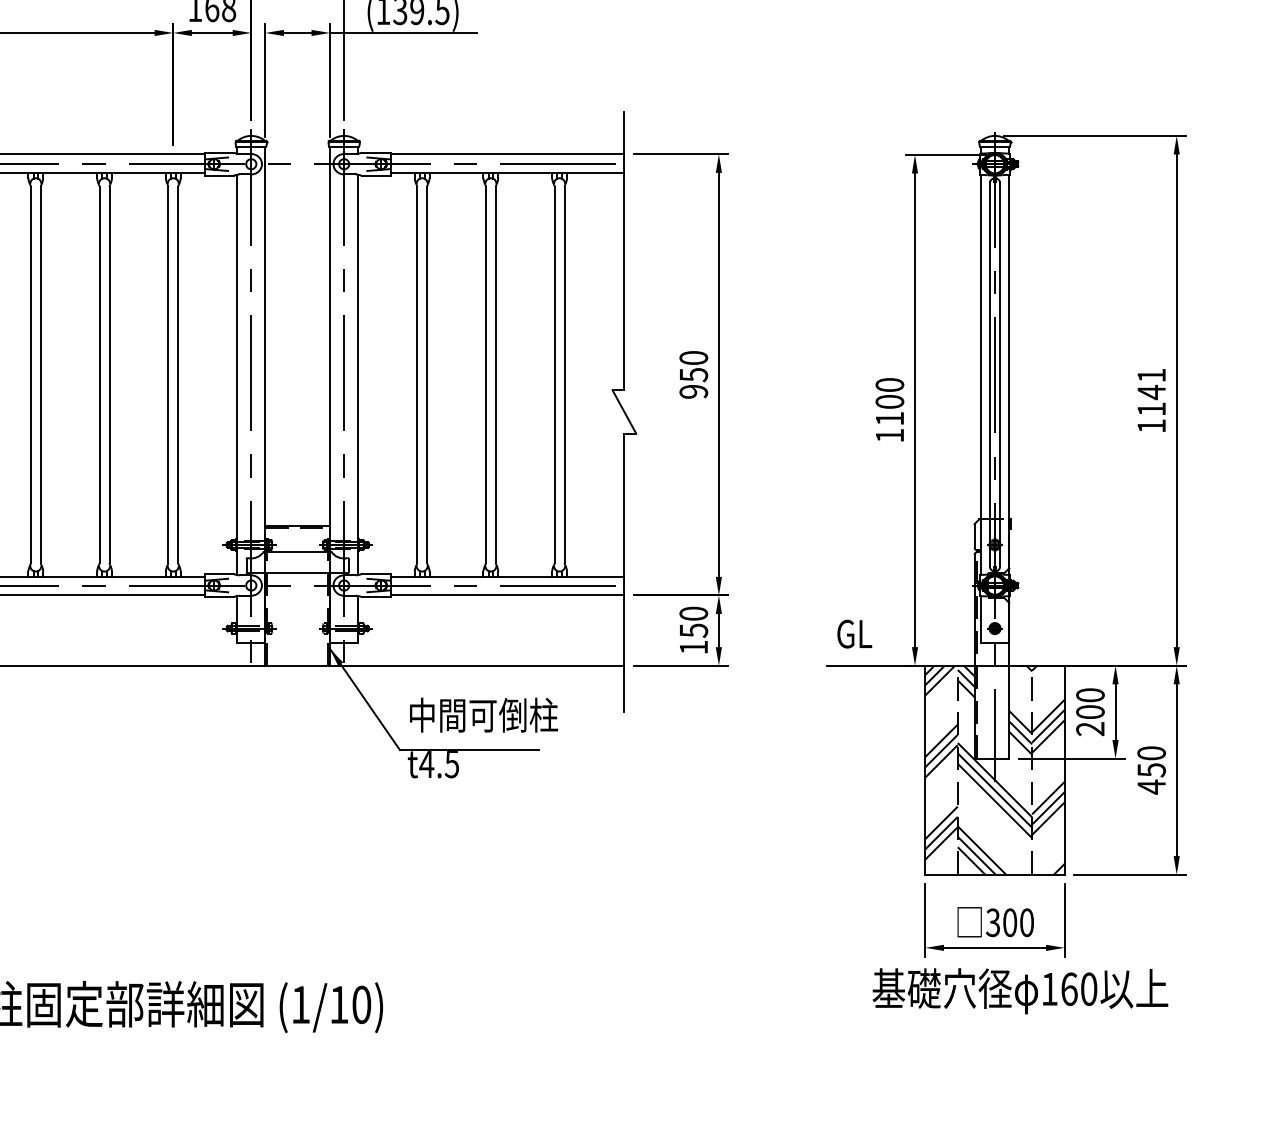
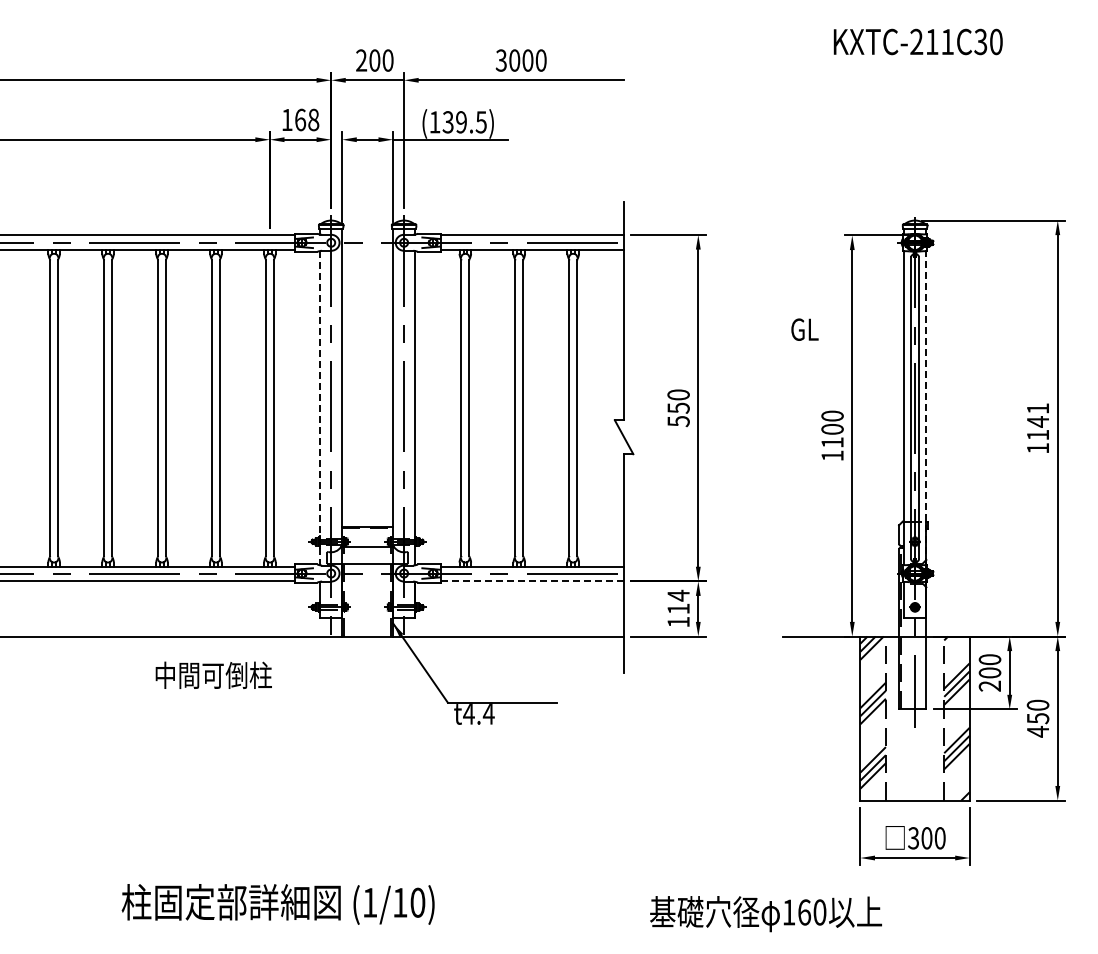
line: (237, 375) -> (320, 408), solid -> dashed
line: (1009, 375) -> (926, 408), solid -> dashed
text: (693, 391) -> (678, 421), 950 -> 550
line: (507, 595) -> (532, 581), solid -> dashed
text: (693, 621) -> (678, 601), 150 -> 114
text: (854, 633) -> (804, 329), moved
text: (483, 714) -> (213, 674), moved
text: (451, 765) -> (488, 714), t4.5 -> t4.4
hatch: (994, 770) -> (914, 718), removed
text: (1019, 991) -> (765, 914), moved

